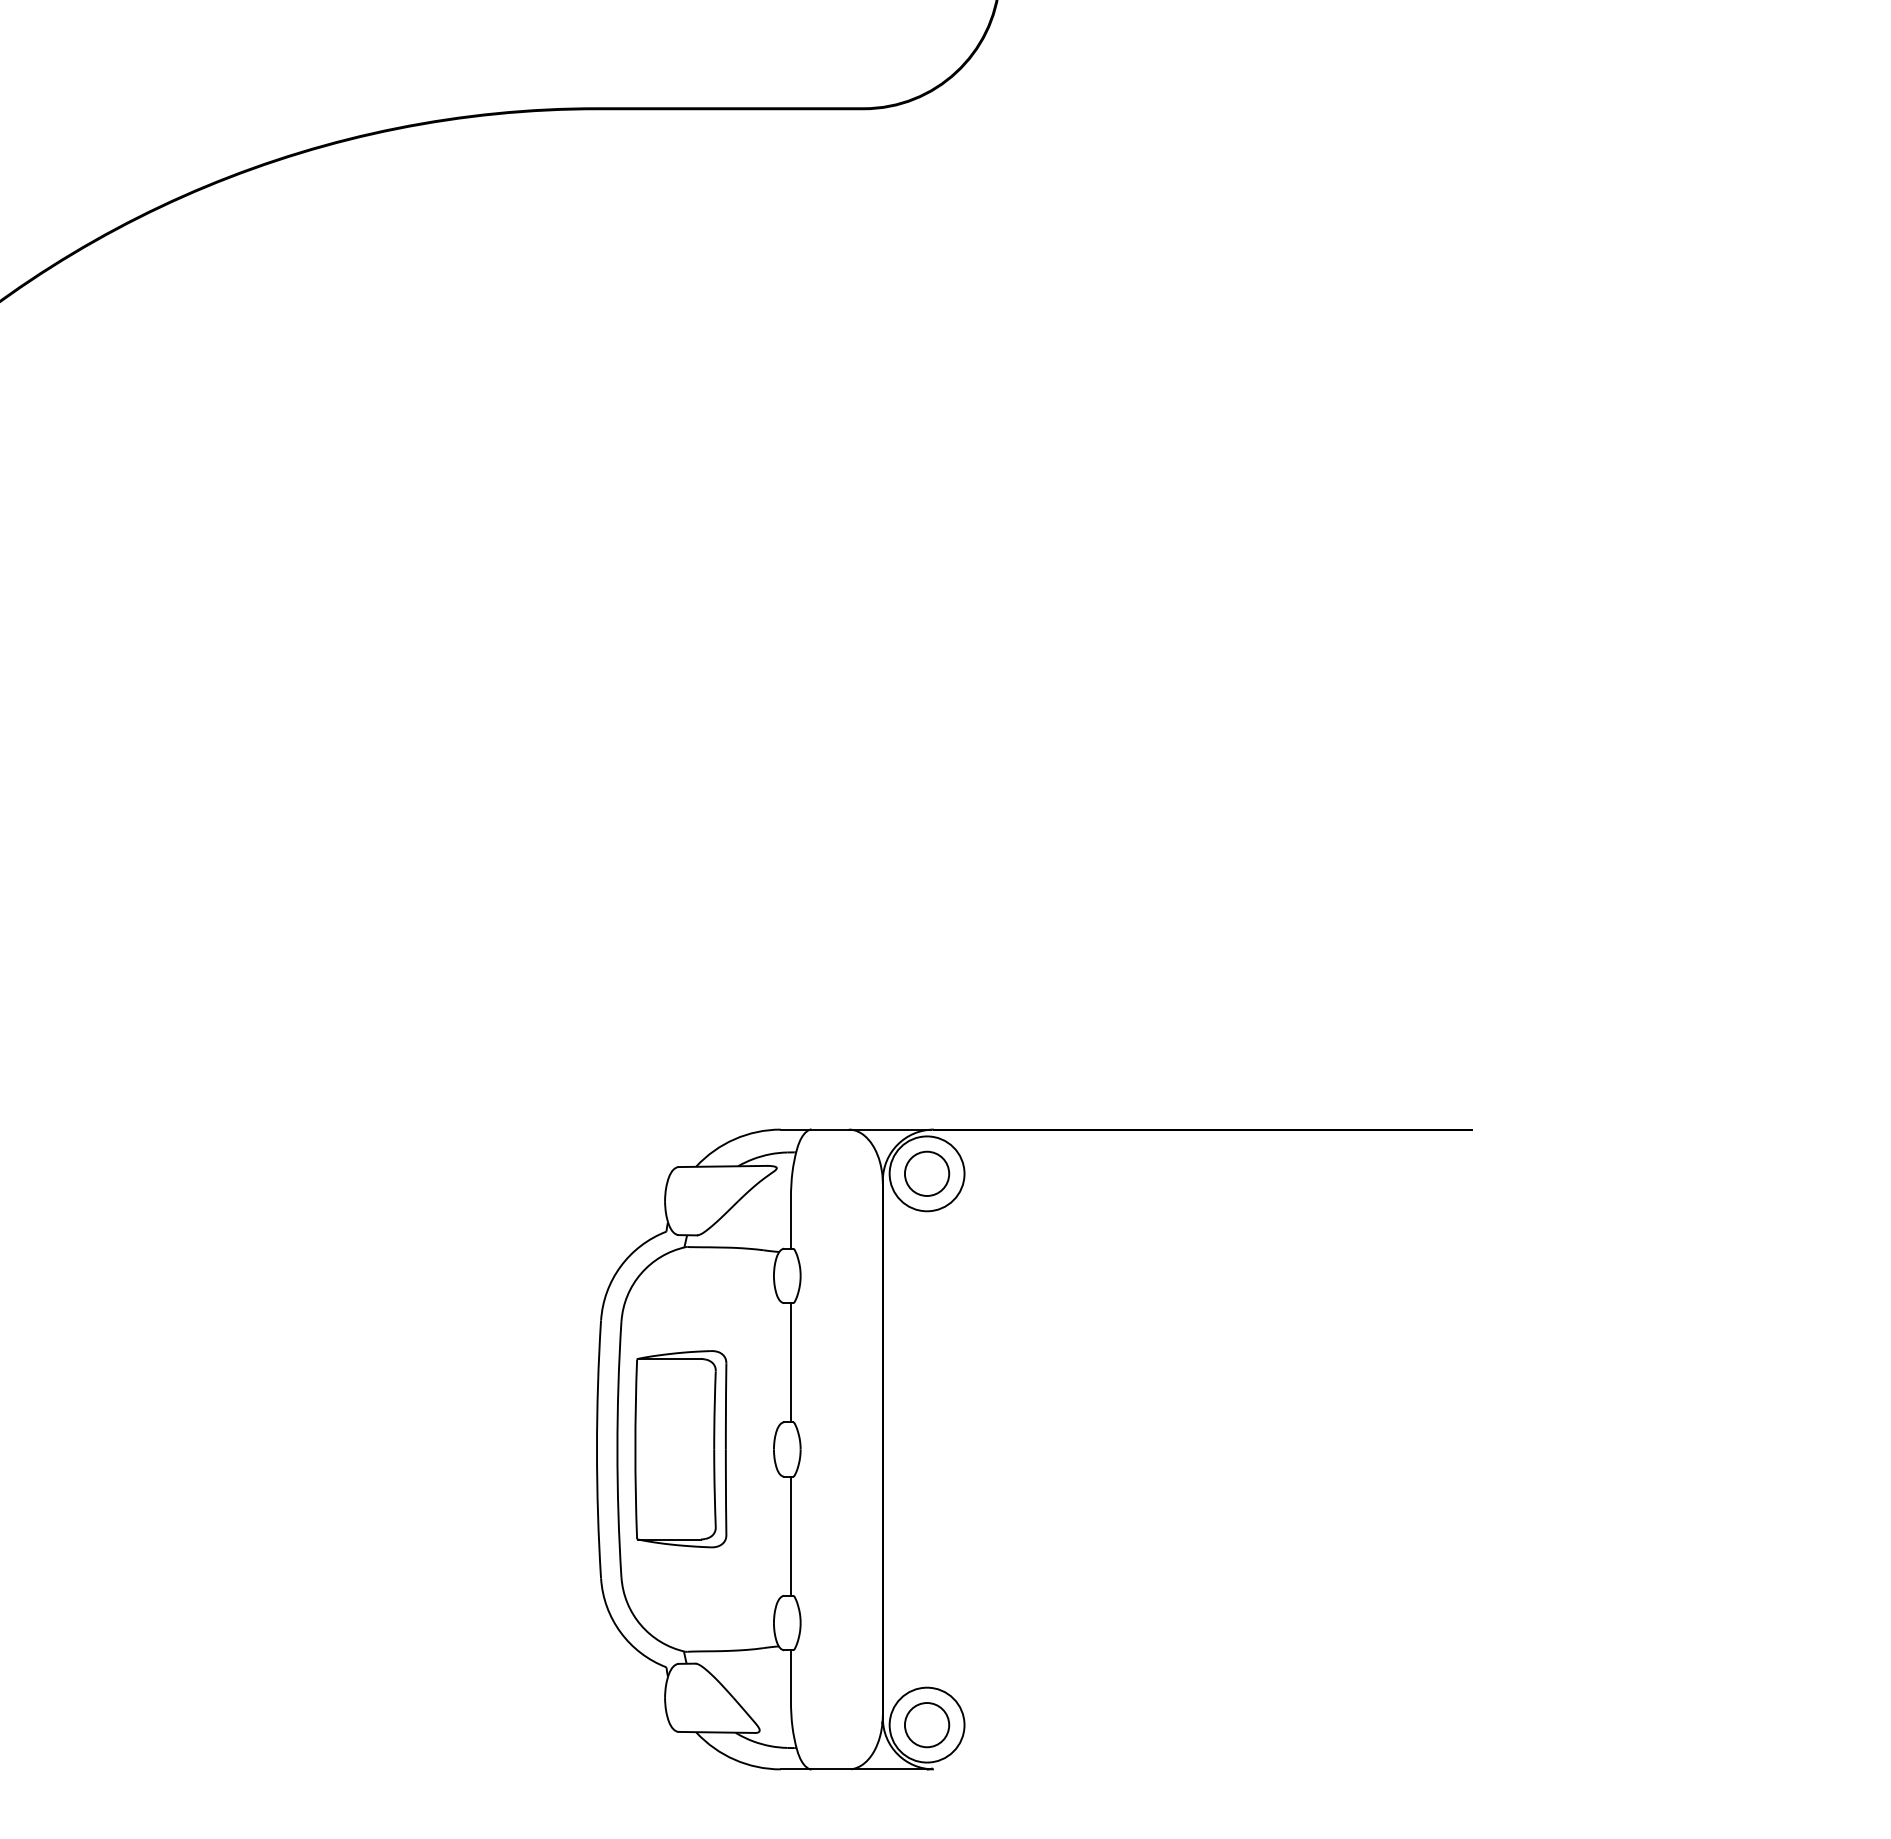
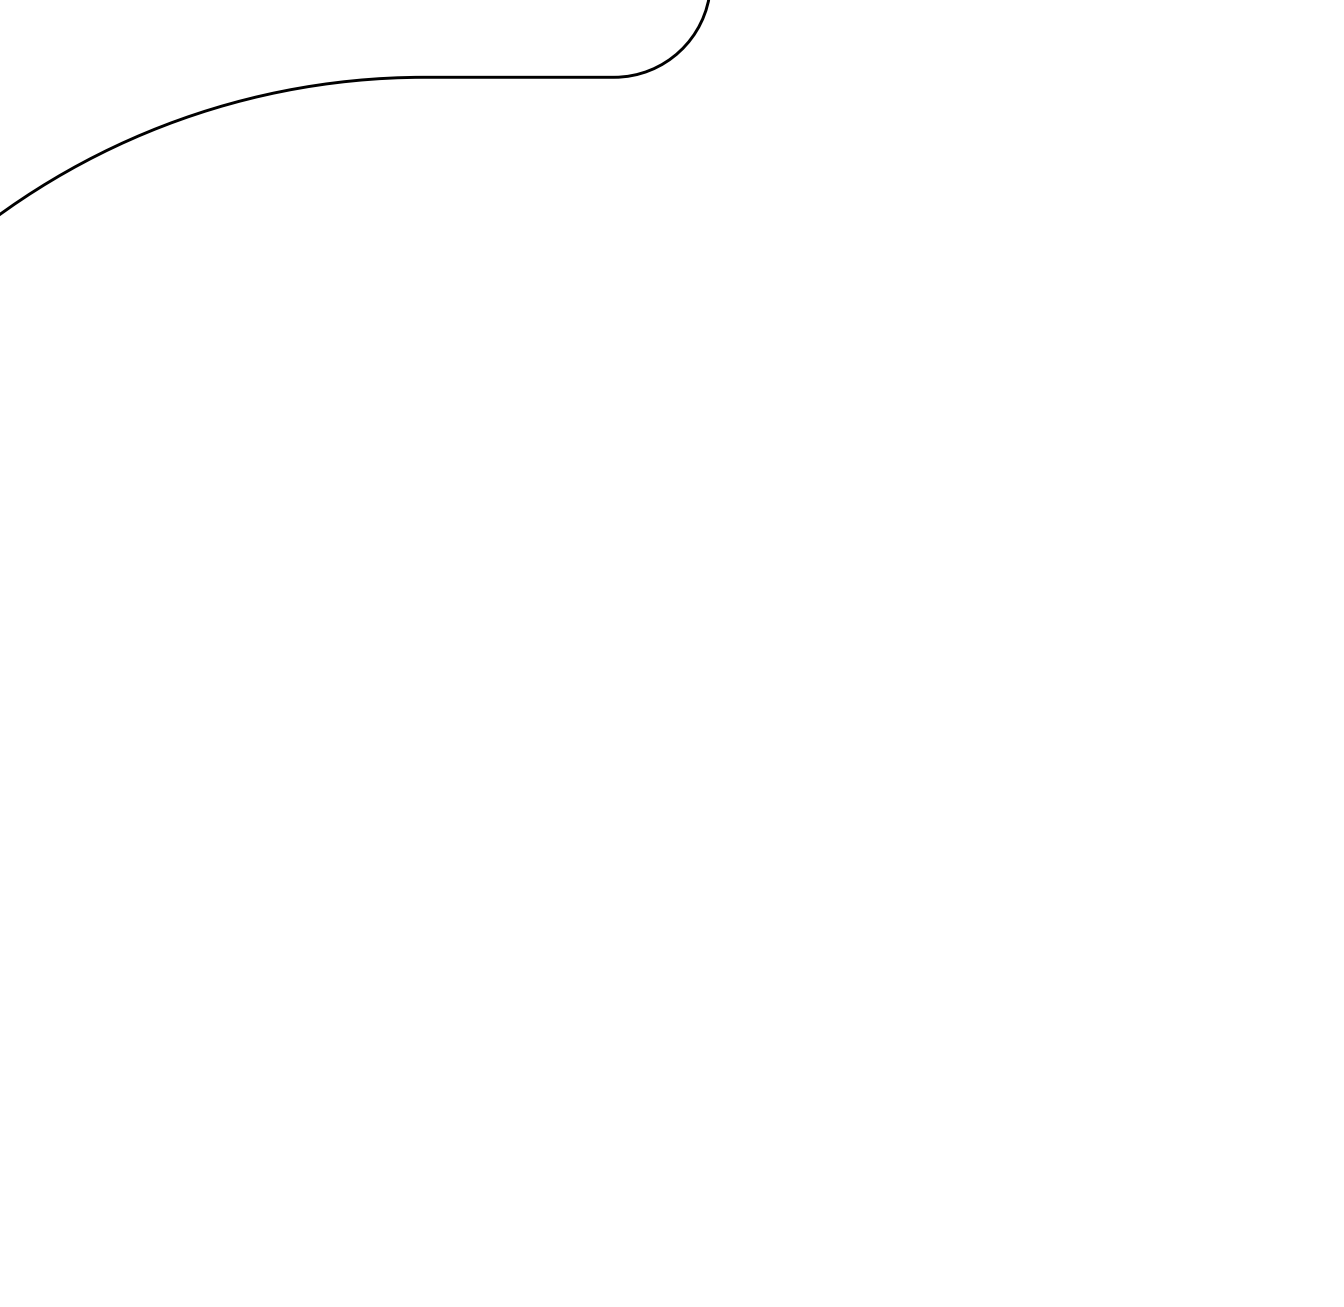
part: (883, 1449) -> (627, 1030), removed

